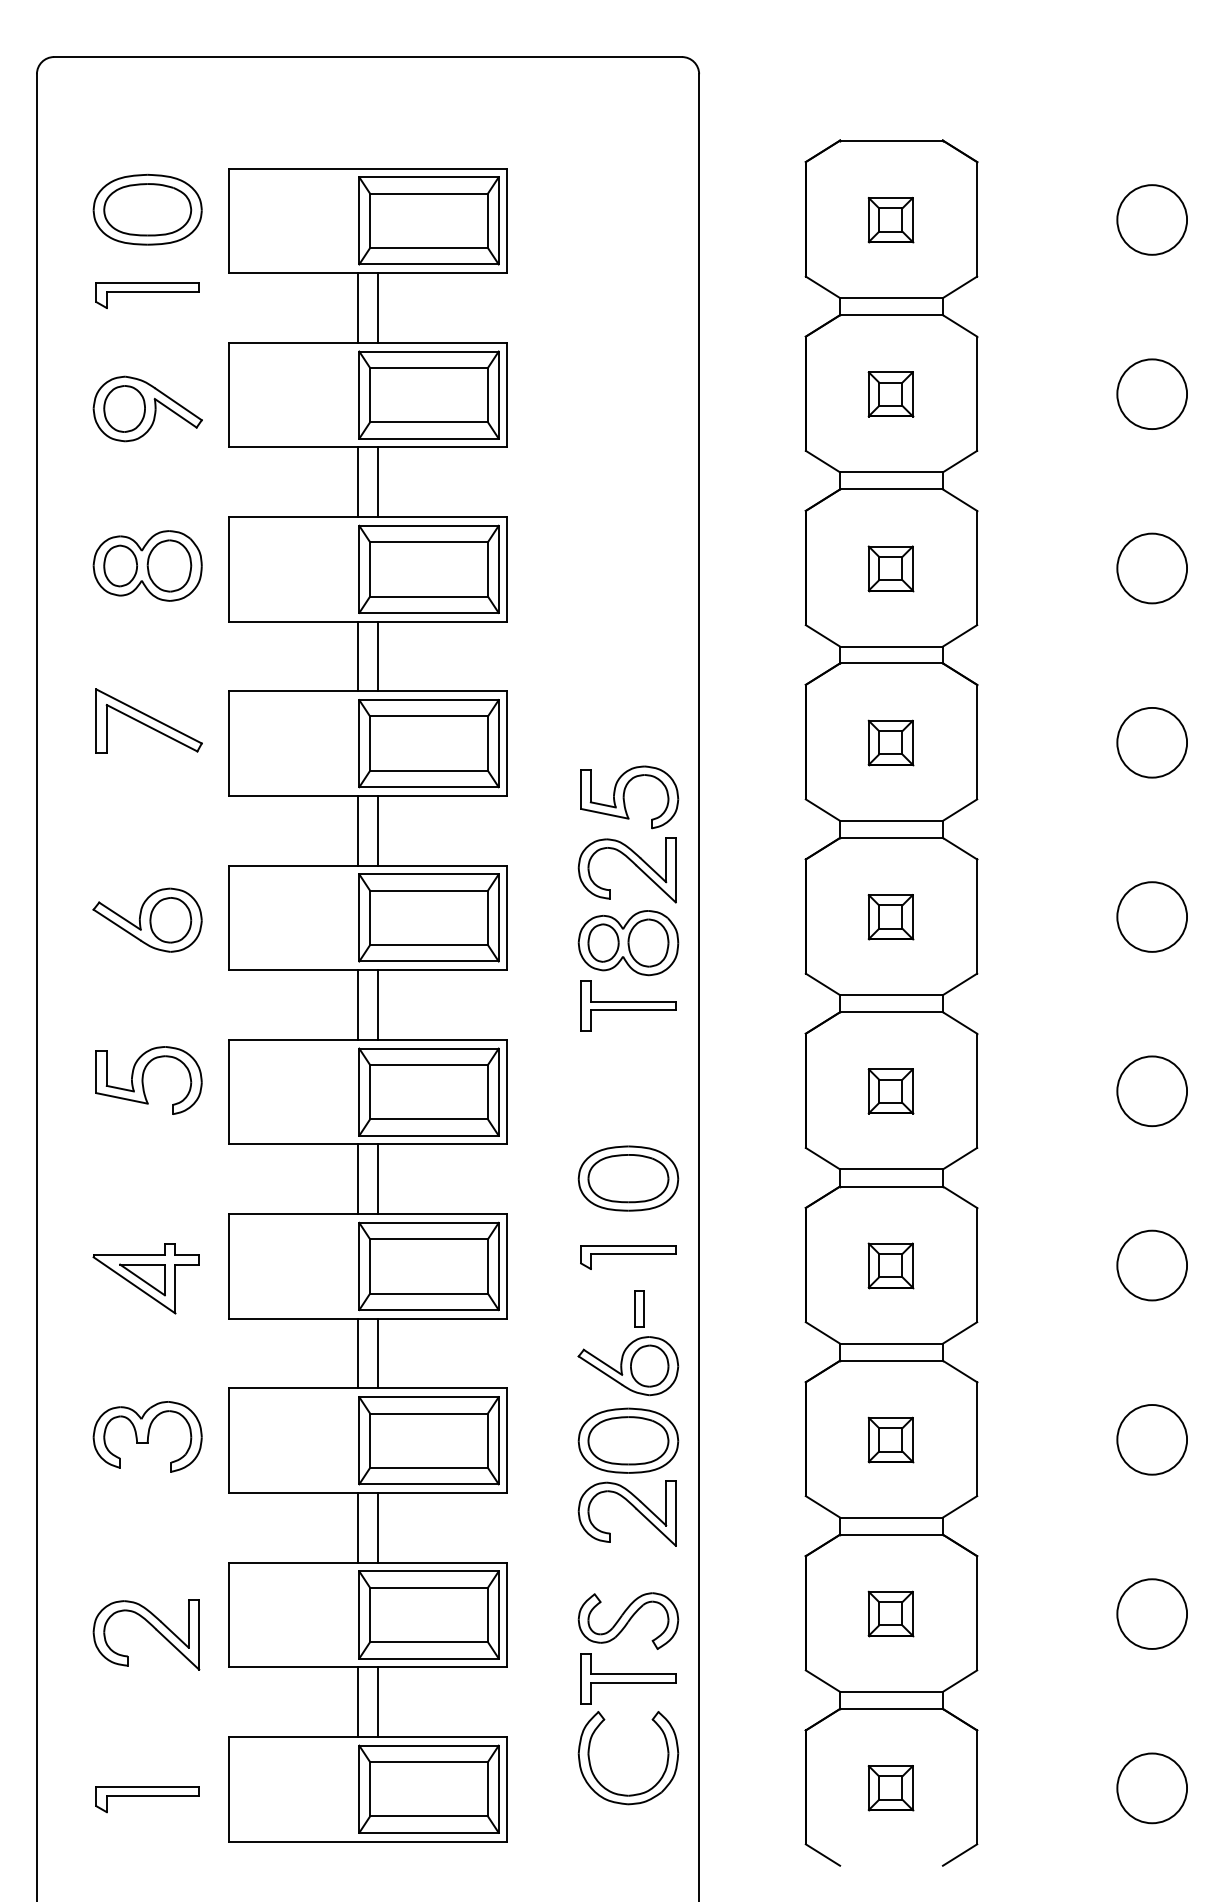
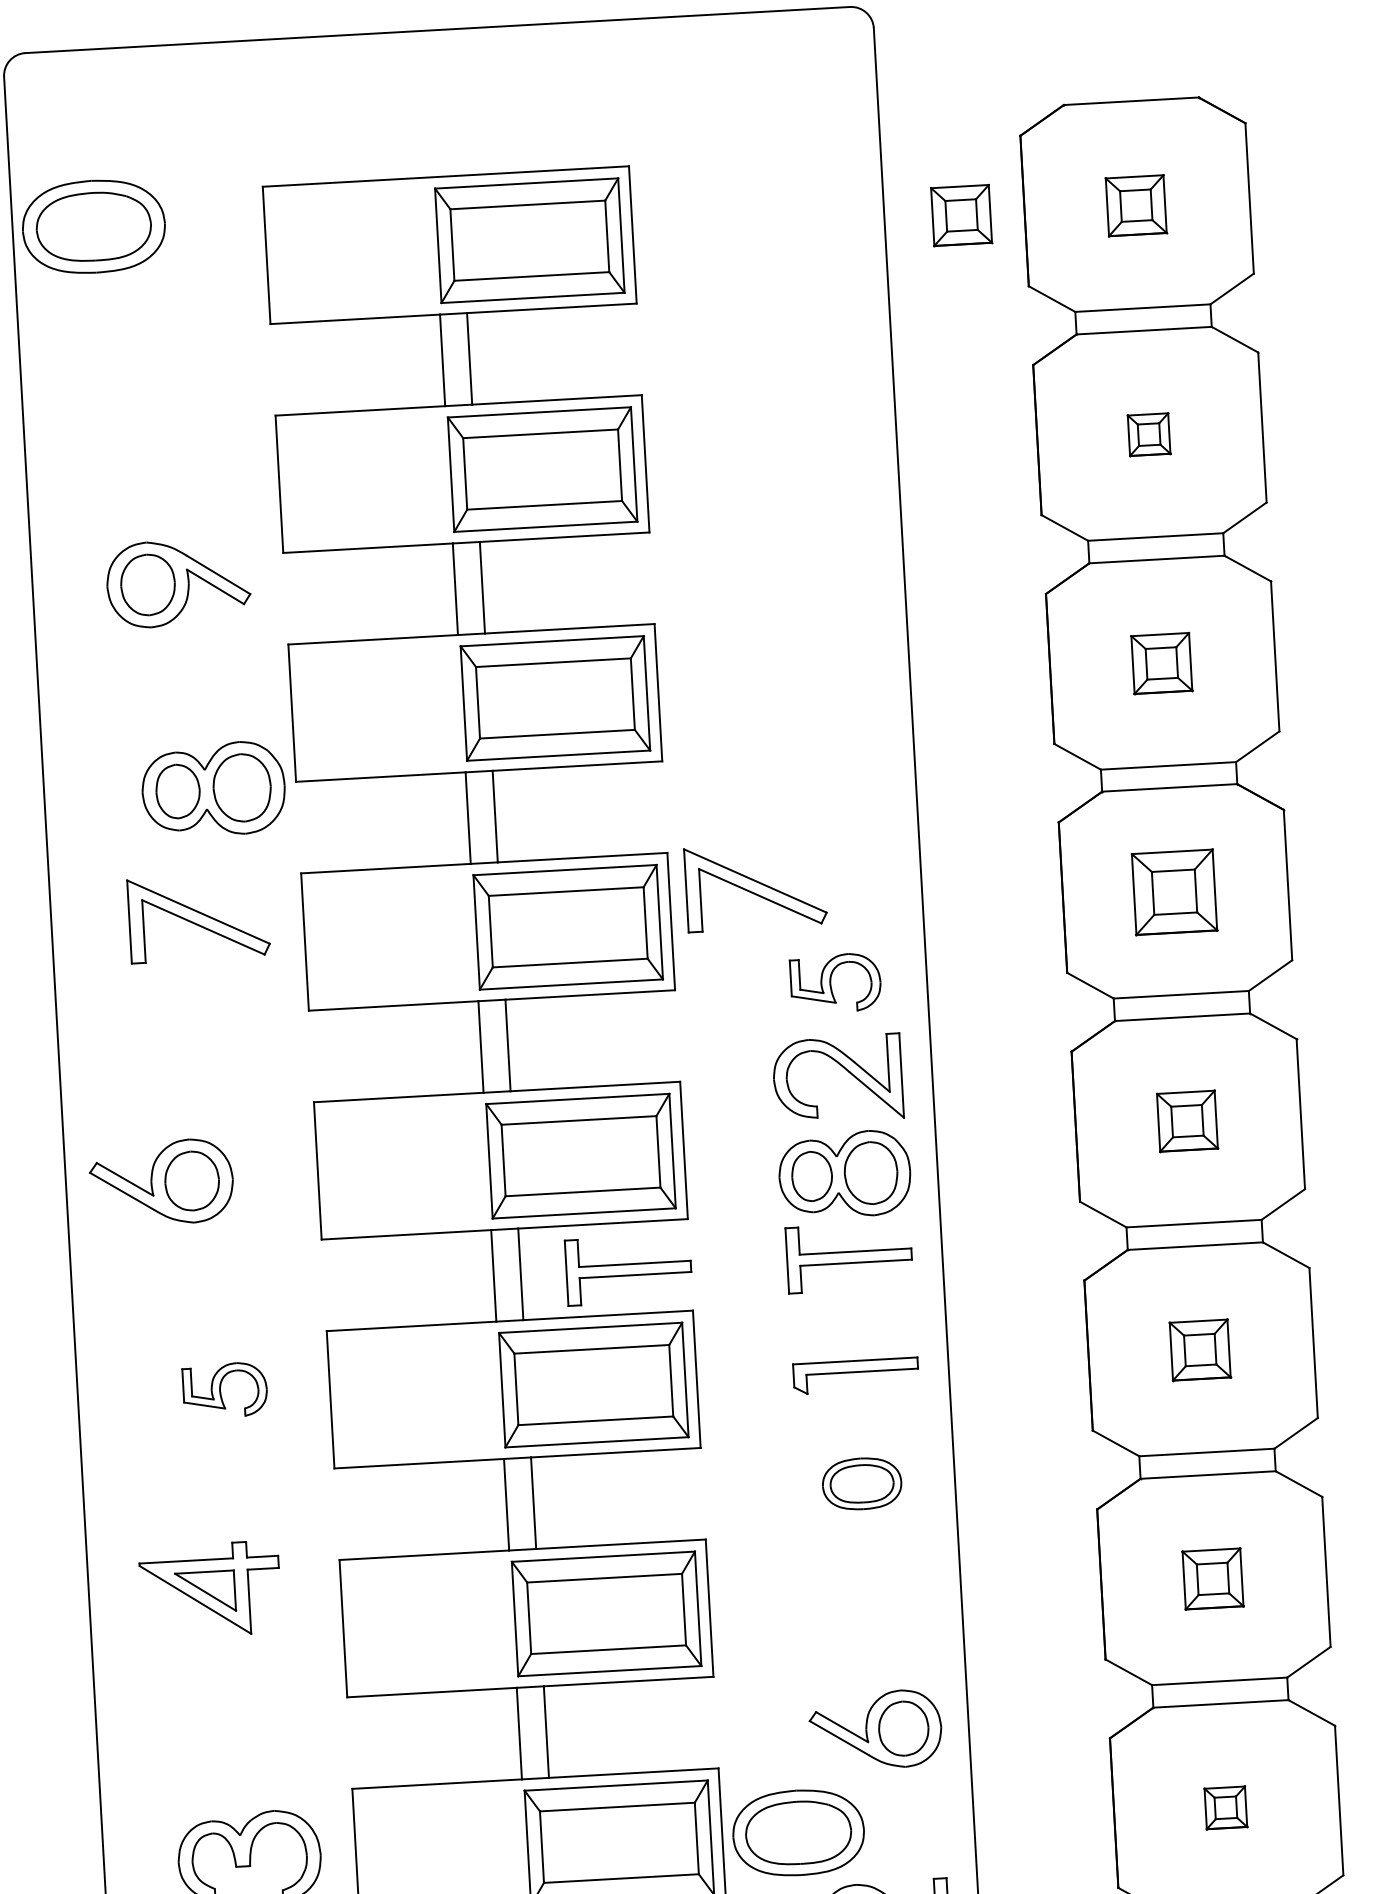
part: (147, 209) -> (93, 226), moved
part: (757, 220) -> (961, 216), added
part: (147, 295) -> (165, 359), removed
part: (890, 394) -> (1148, 434), size x0.7
part: (147, 408) -> (178, 582), moved
part: (147, 565) -> (213, 788), moved
part: (572, 720) -> (754, 886), added
part: (890, 742) -> (1174, 891), size x1.4
part: (629, 797) -> (835, 983), size x0.7
part: (147, 919) -> (161, 1181), moved
part: (460, 1005) -> (628, 1268), added
part: (148, 1080) -> (224, 1390), size x0.6
part: (628, 1178) -> (862, 1483), size x0.6
part: (628, 1257) -> (856, 1376), moved
part: (145, 1278) -> (209, 1590), moved
part: (639, 1308) -> (886, 1653), removed
part: (890, 1439) -> (1225, 1807), size x0.7
part: (628, 1440) -> (798, 1832), moved

